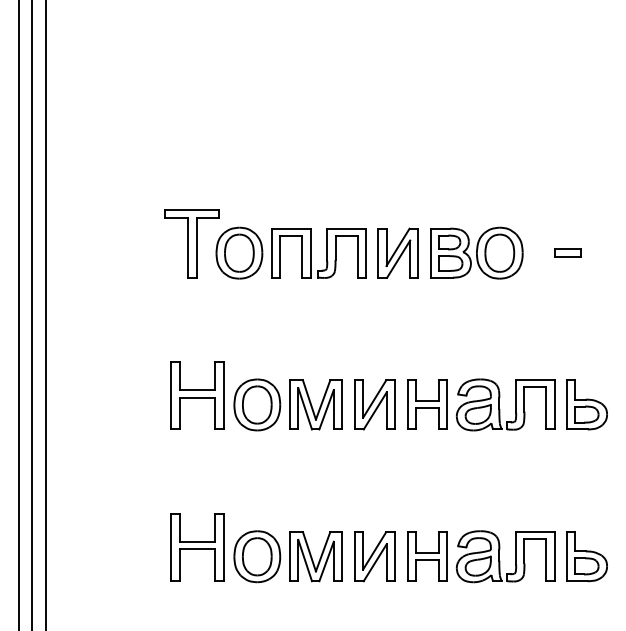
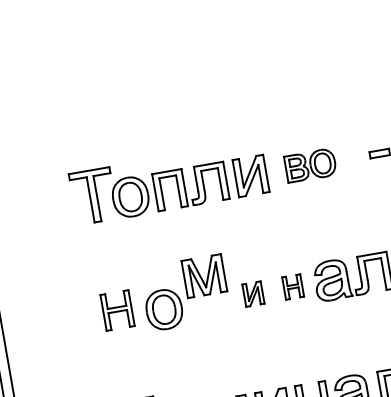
part: (476, 252) -> (310, 165), size x0.7
part: (197, 395) -> (117, 310), size x0.7
part: (315, 404) -> (203, 275), moved
part: (374, 404) -> (253, 293), size x0.6
part: (427, 404) -> (293, 286), size x0.6

